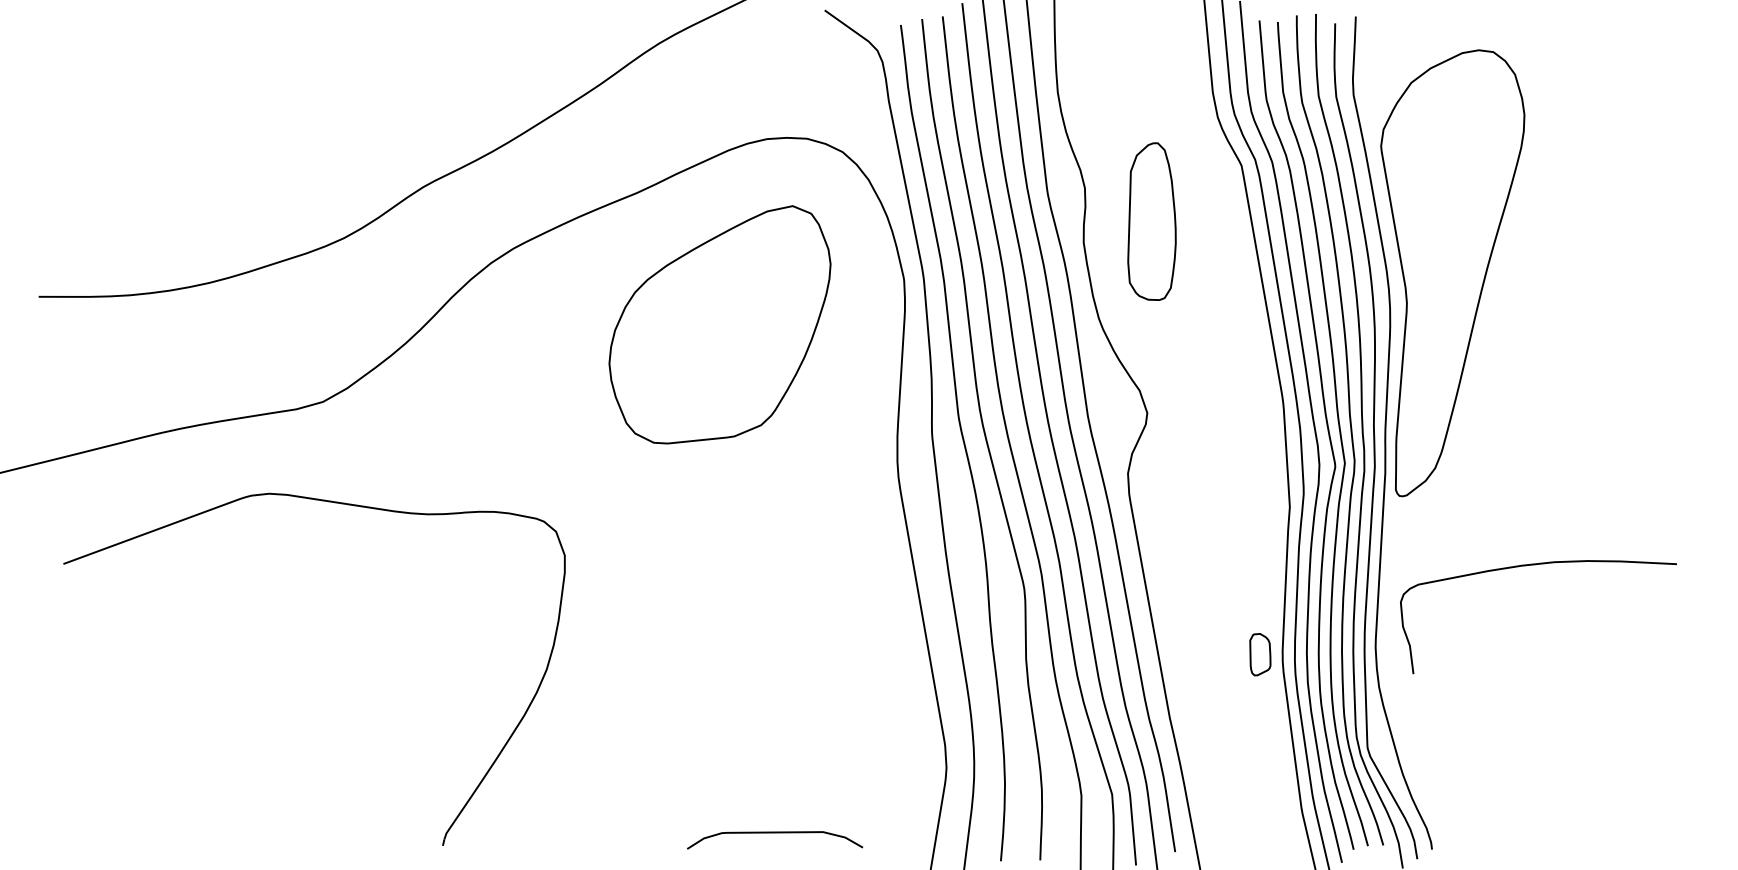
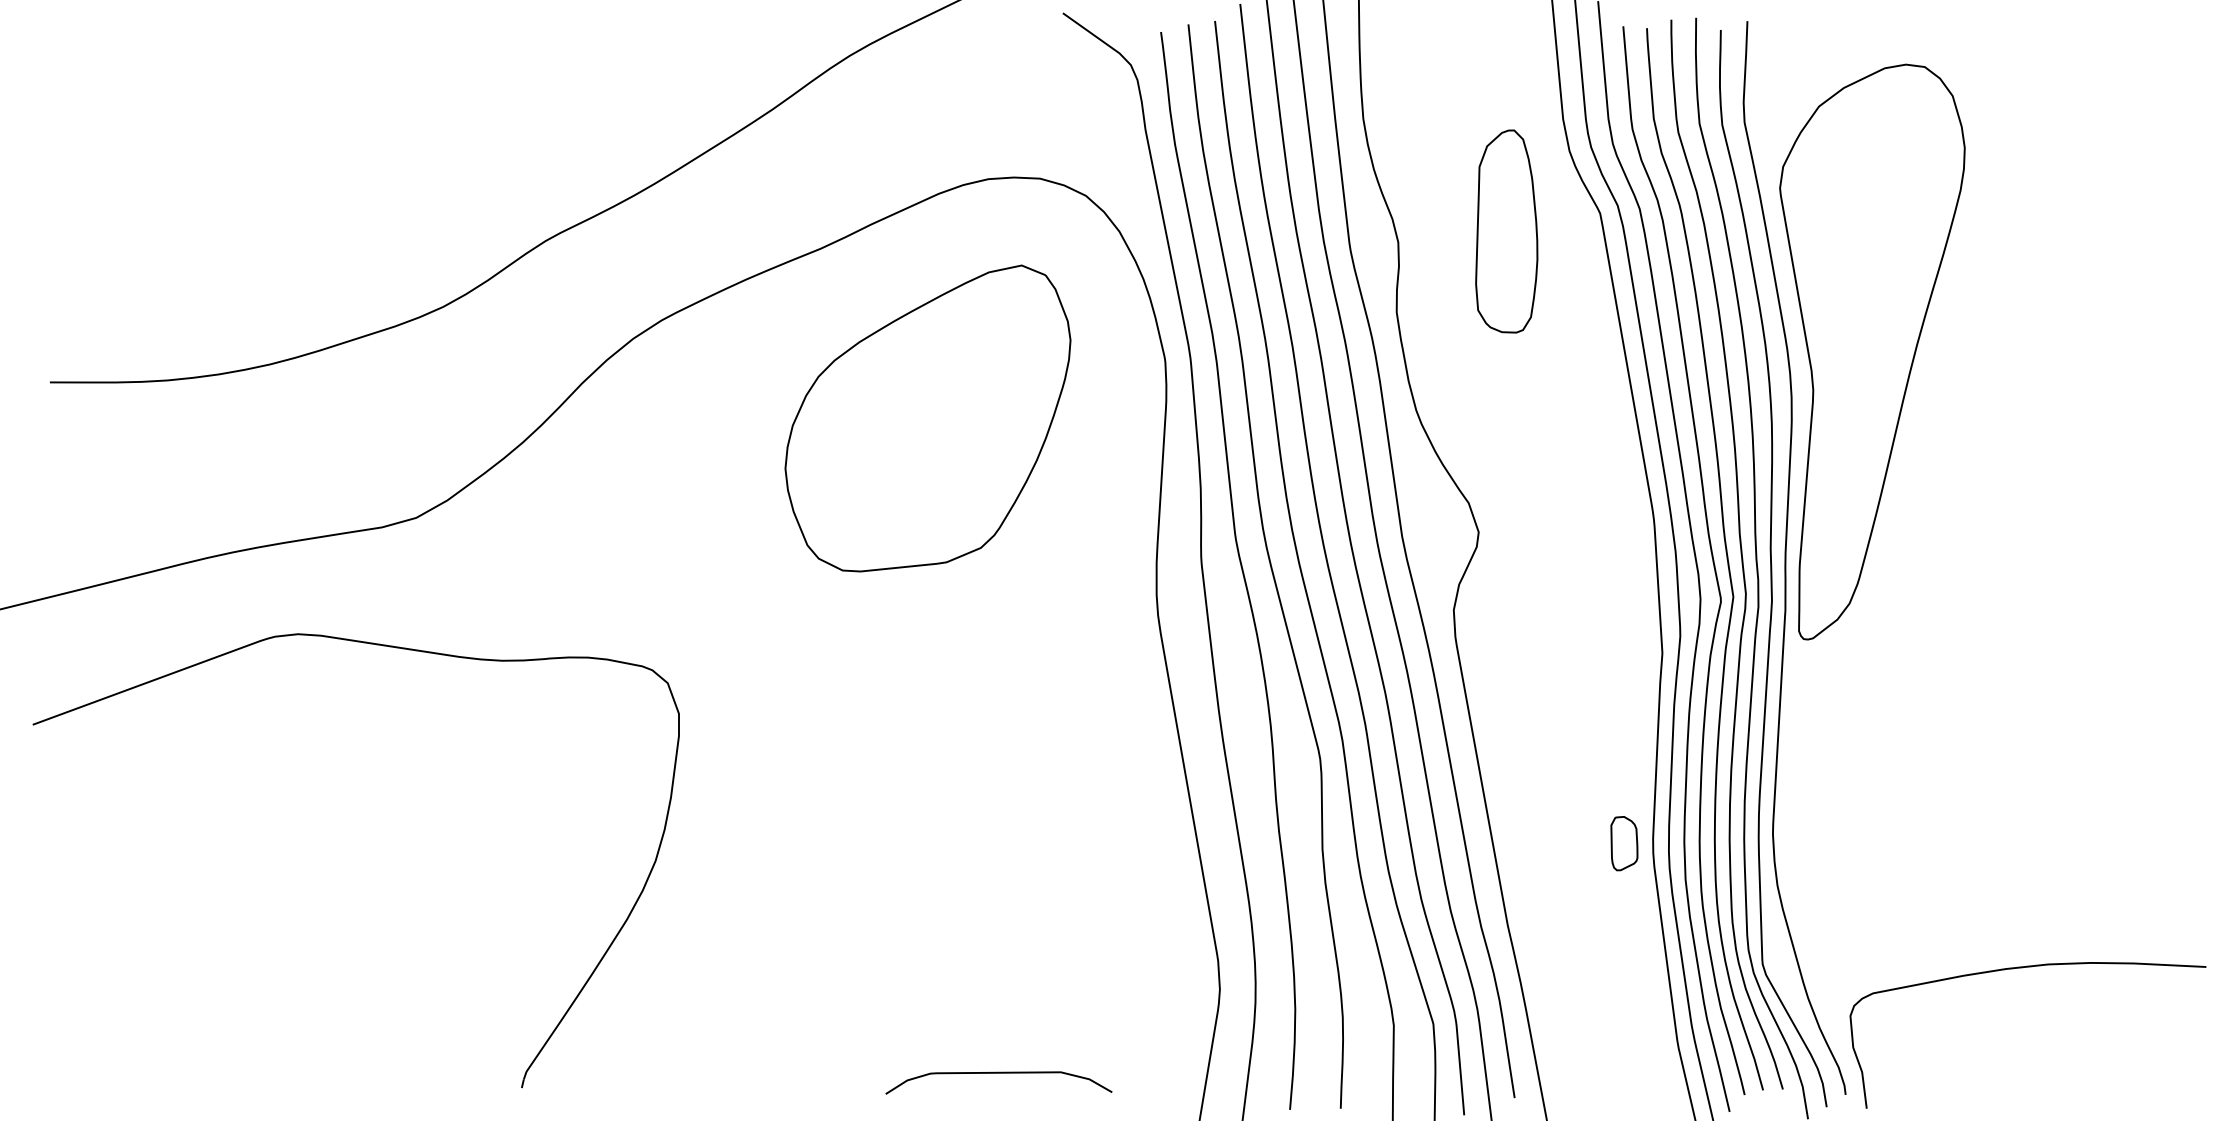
part: (1151, 221) -> (1506, 231), moved
part: (340, 504) -> (389, 647), moved
curve: (1534, 565) -> (2022, 968), moved

